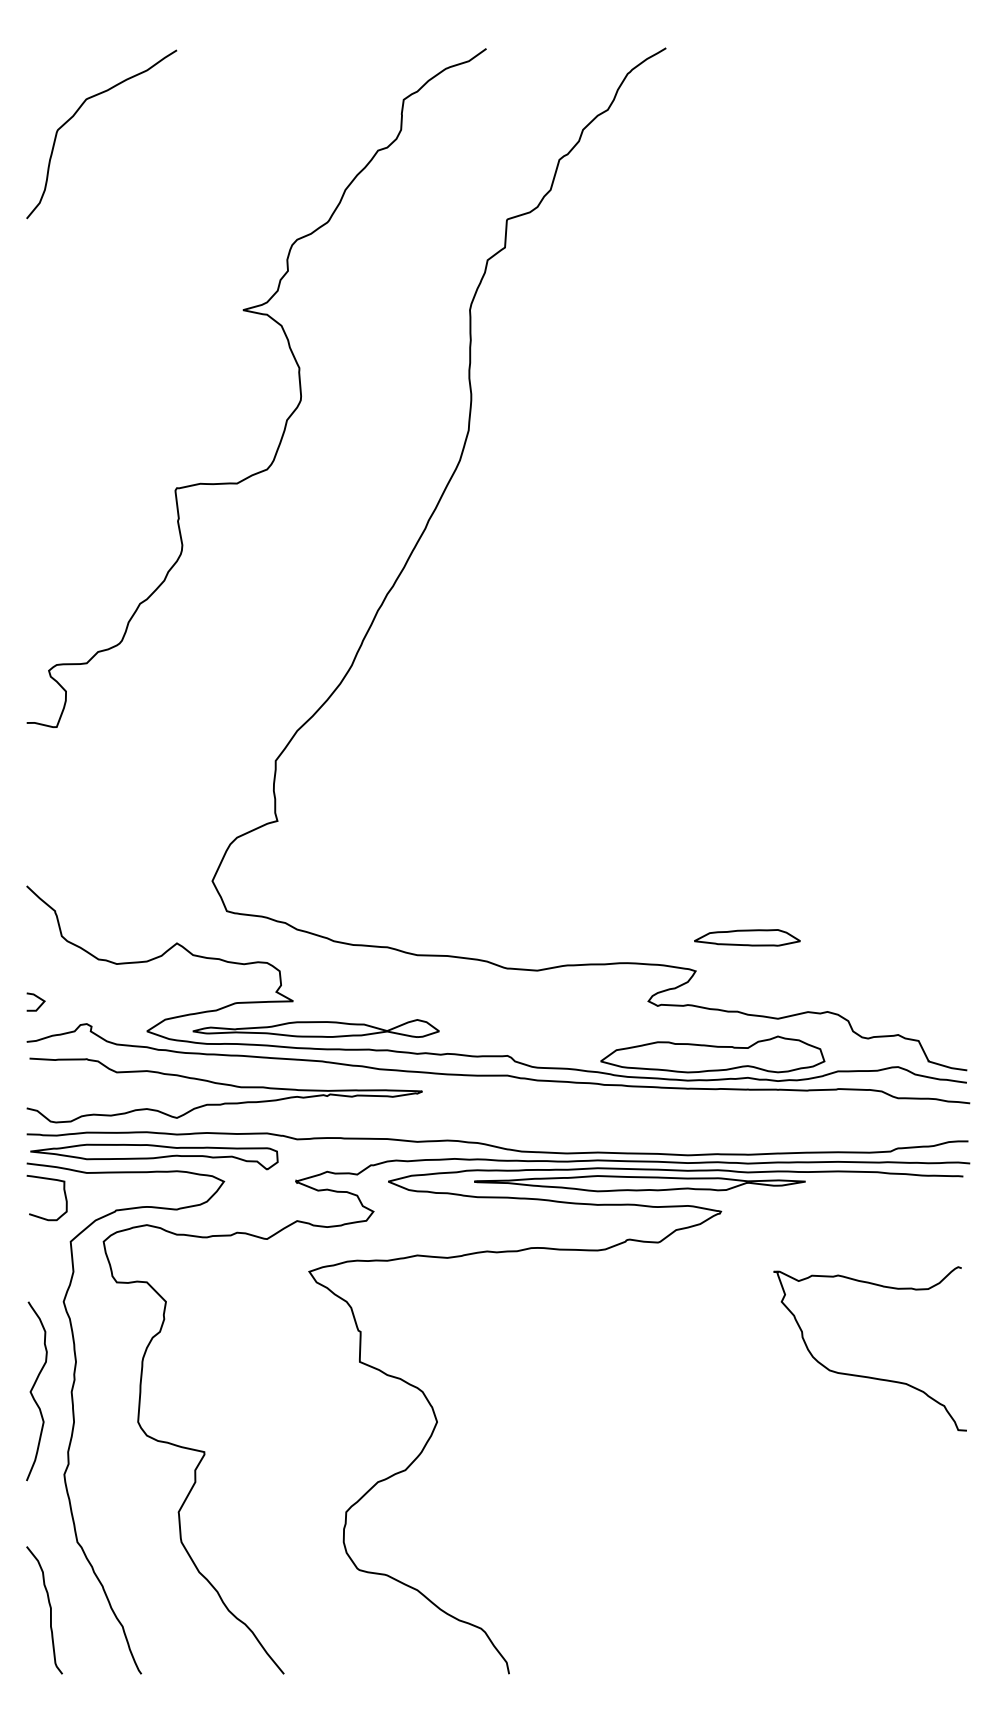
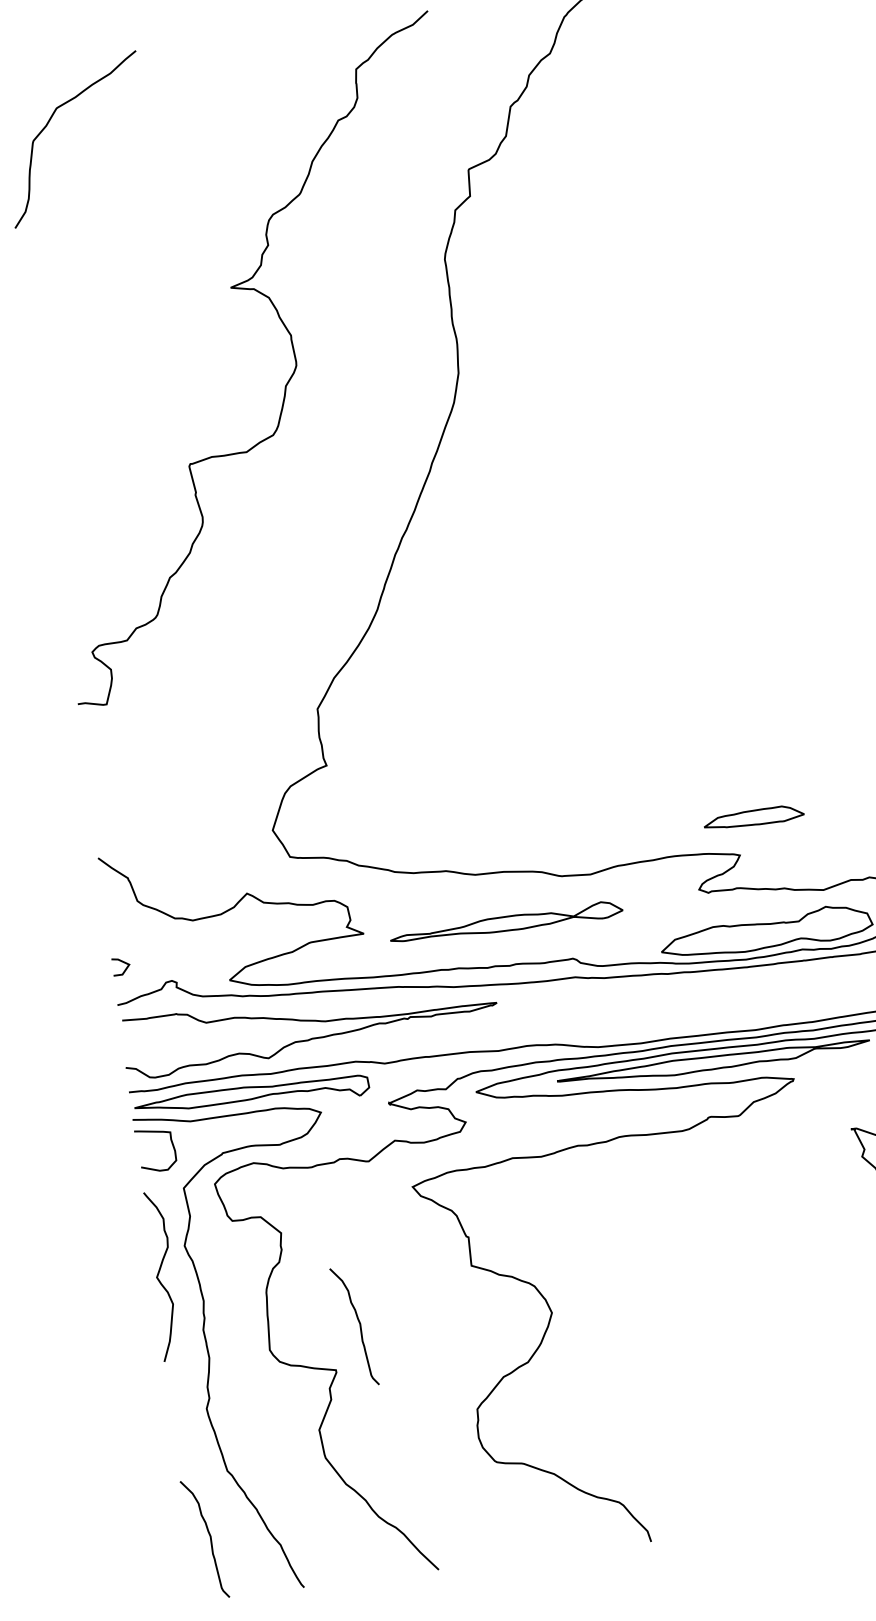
part: (747, 937) -> (753, 817), moved
part: (315, 1028) -> (505, 922), moved
curve: (32, 1390) -> (158, 1275), moved
curve: (234, 1406) -> (358, 1323), added

